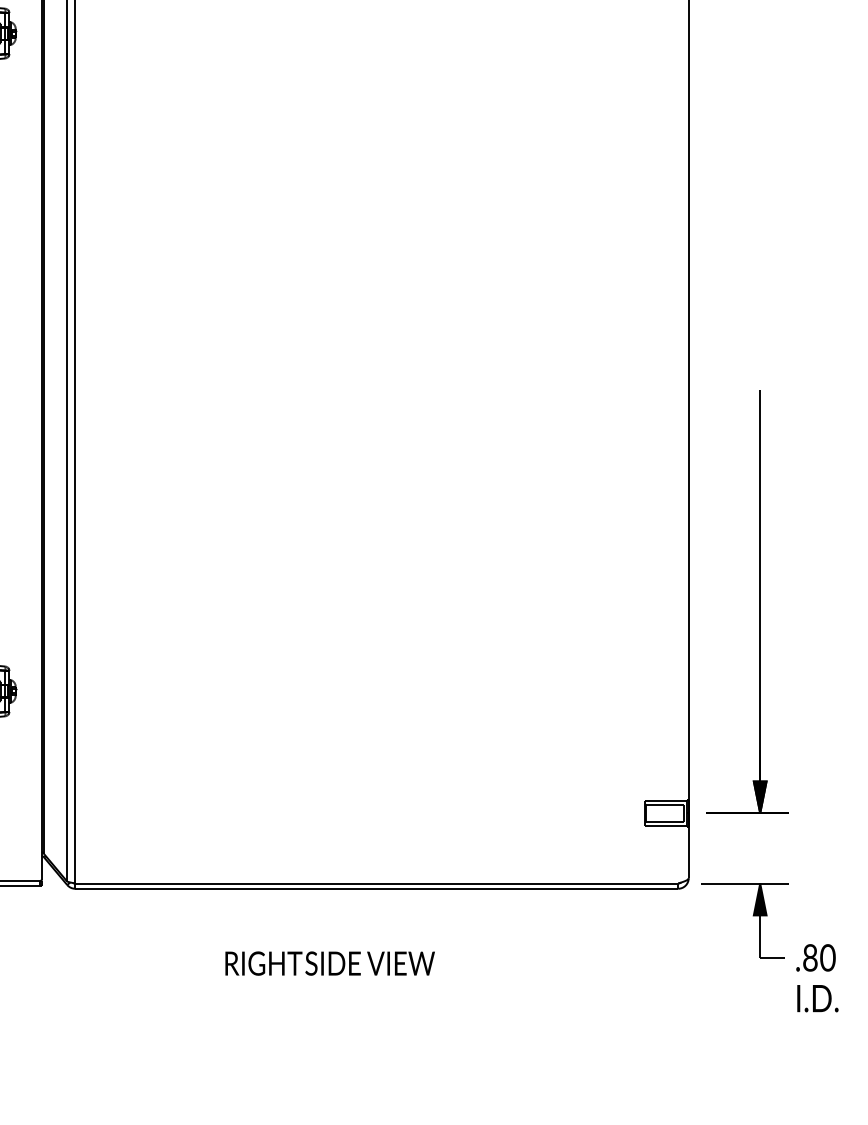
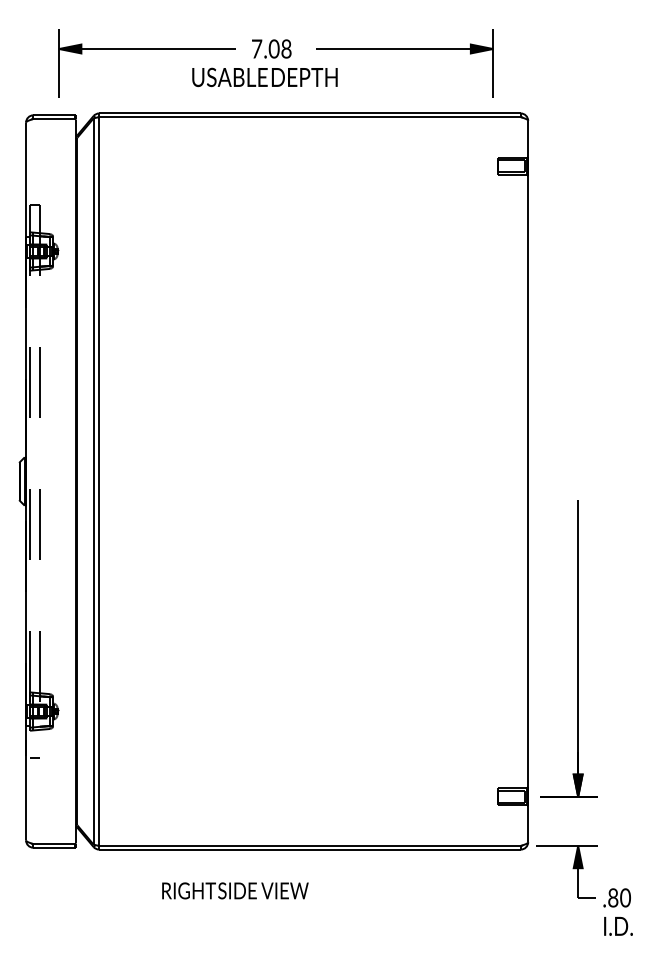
text: (330, 963) -> (235, 890), moved

